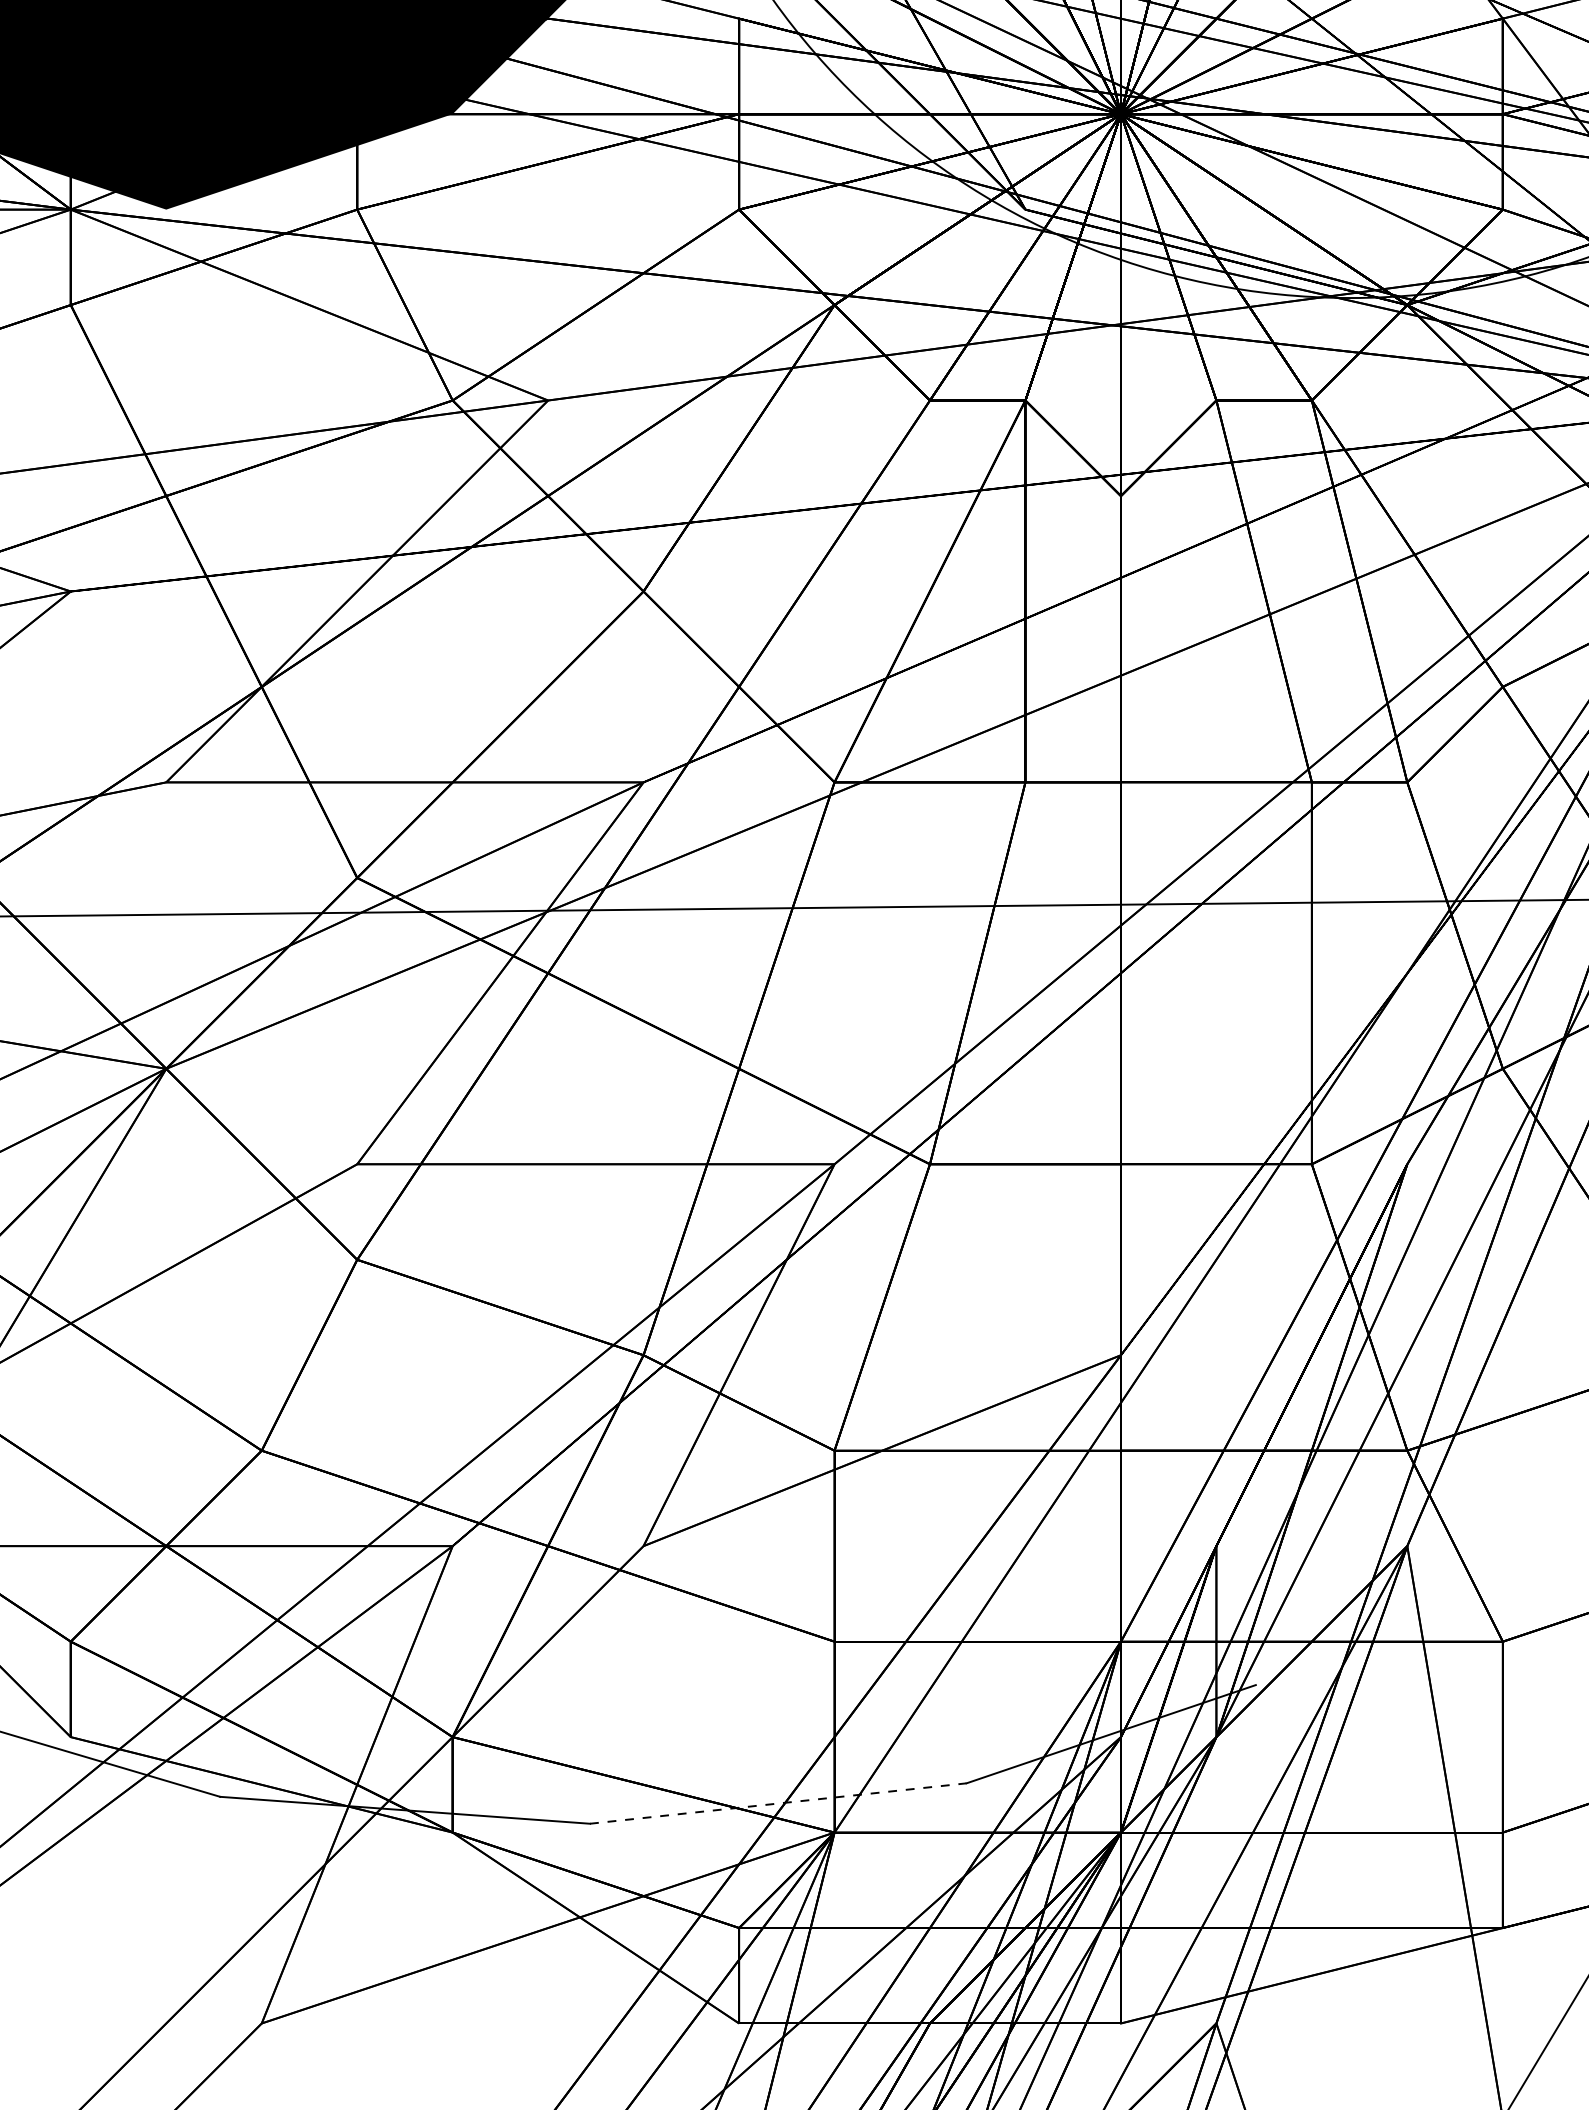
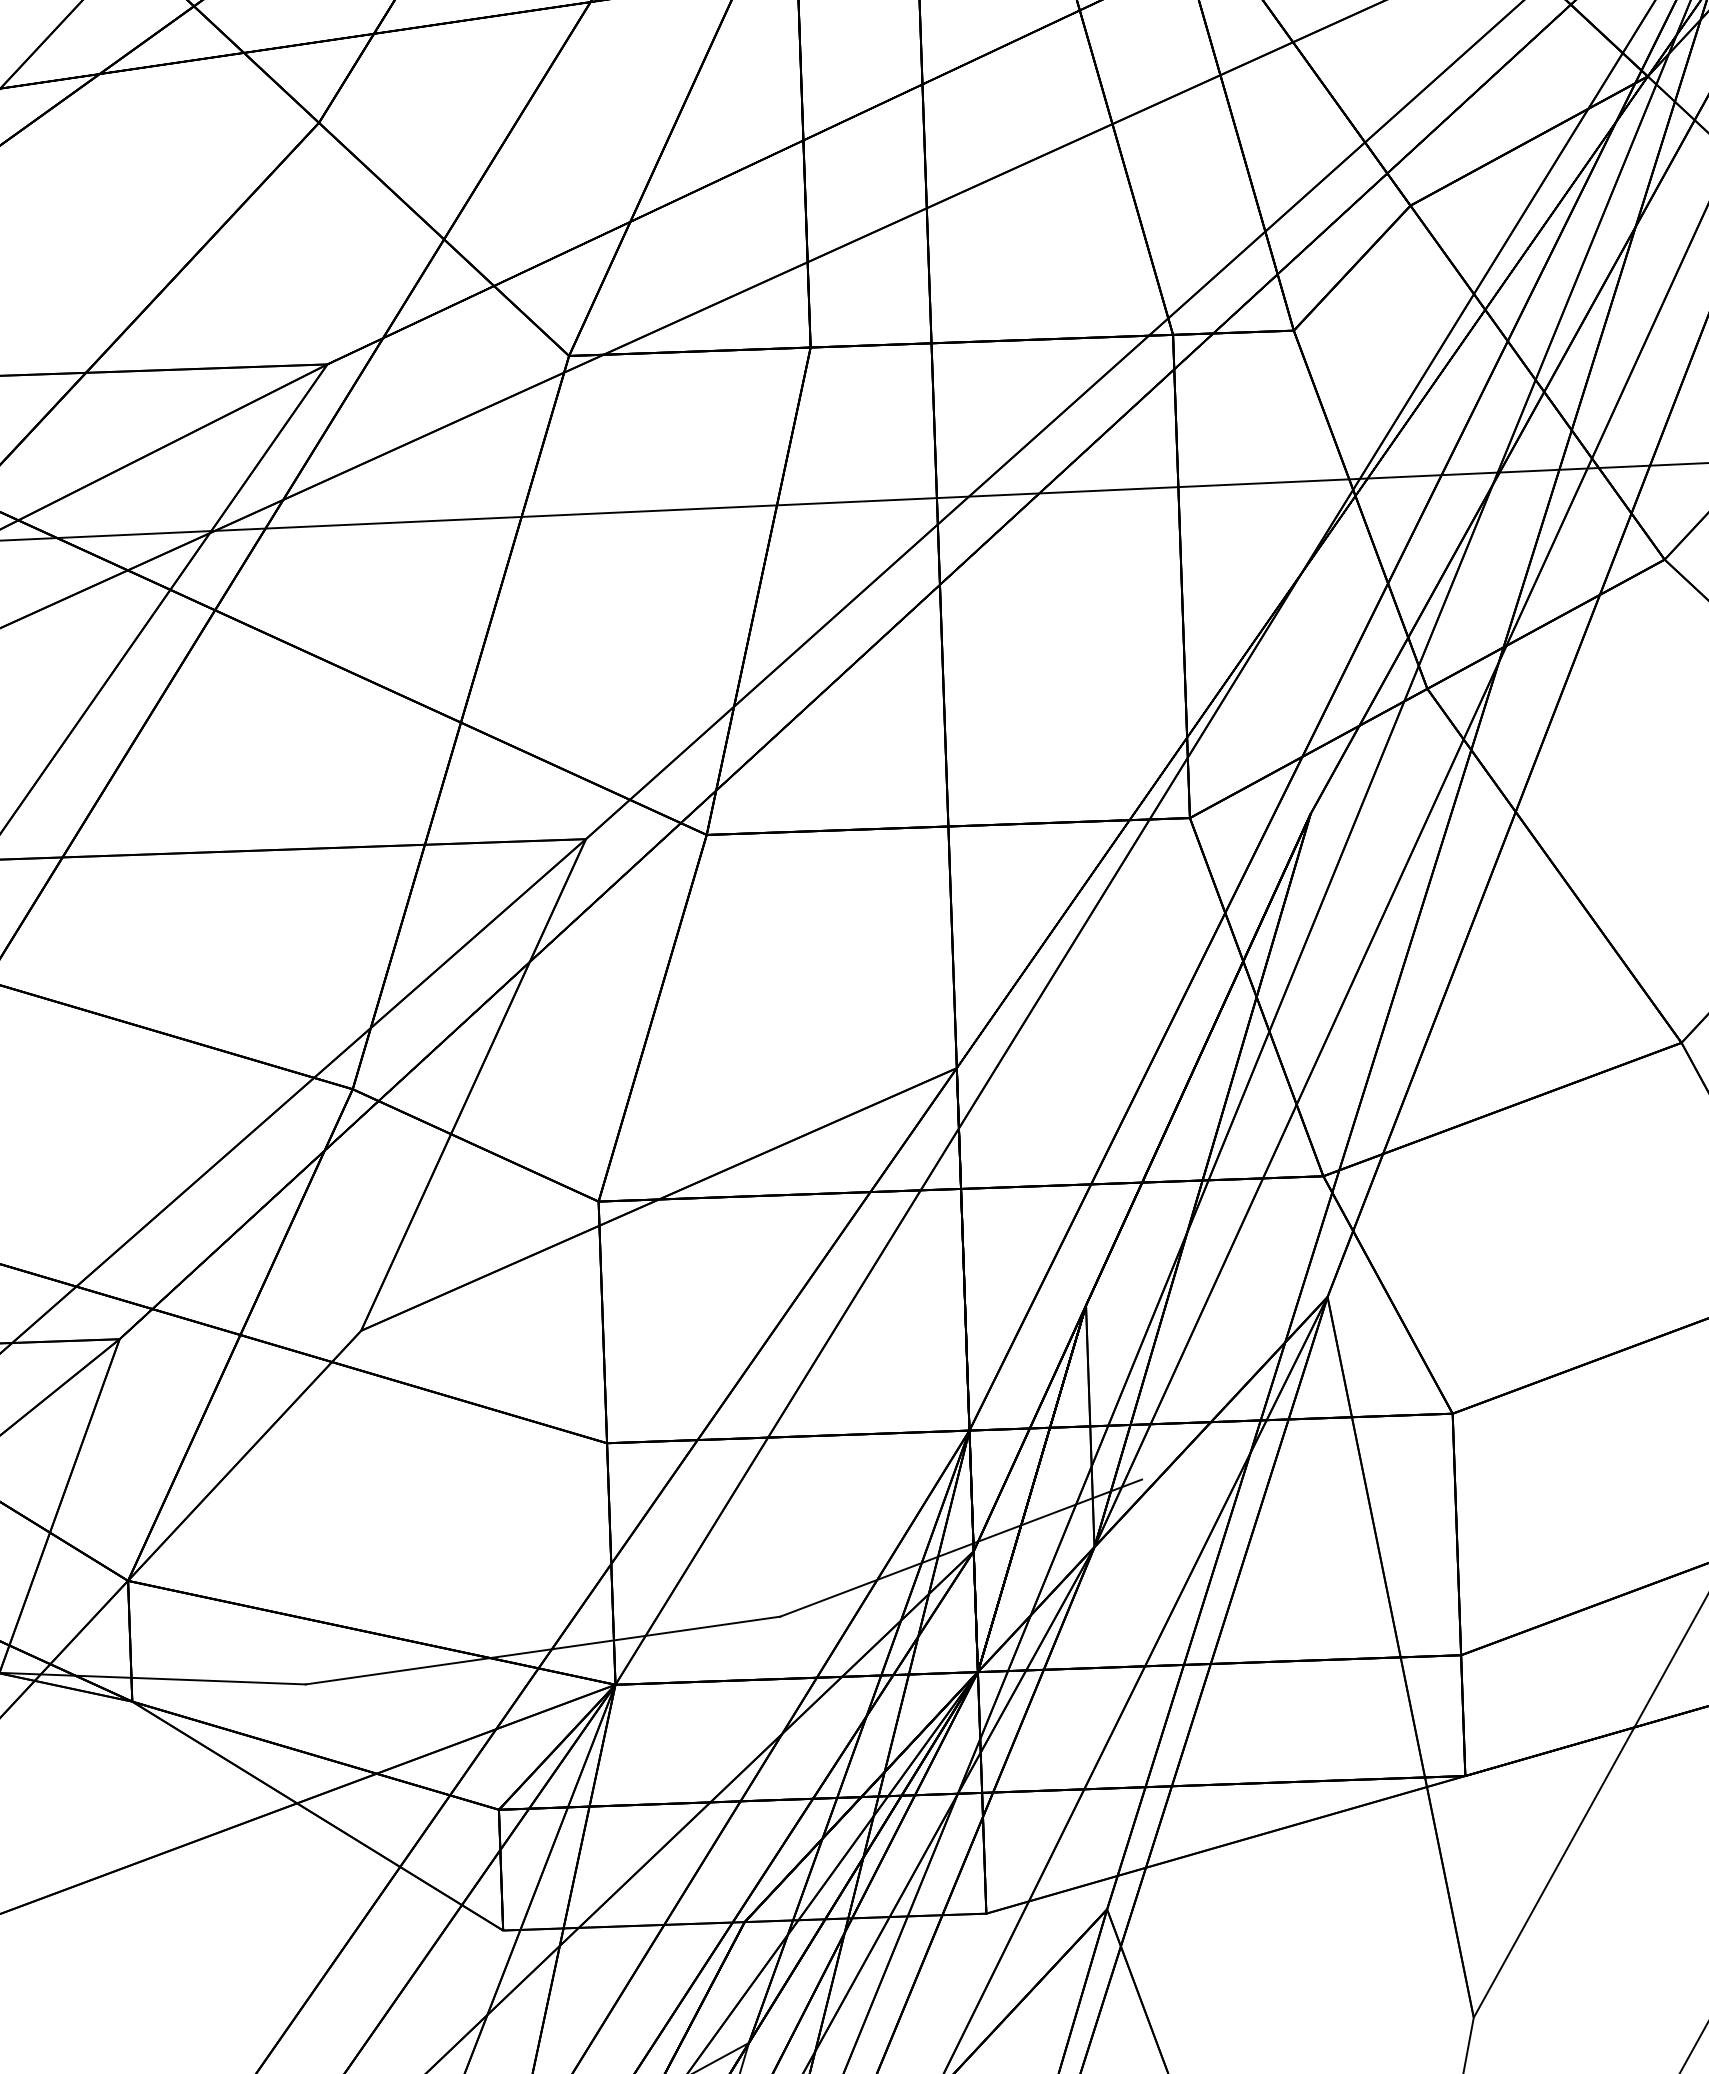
line: (778, 1803) -> (543, 1650), dashed -> solid

